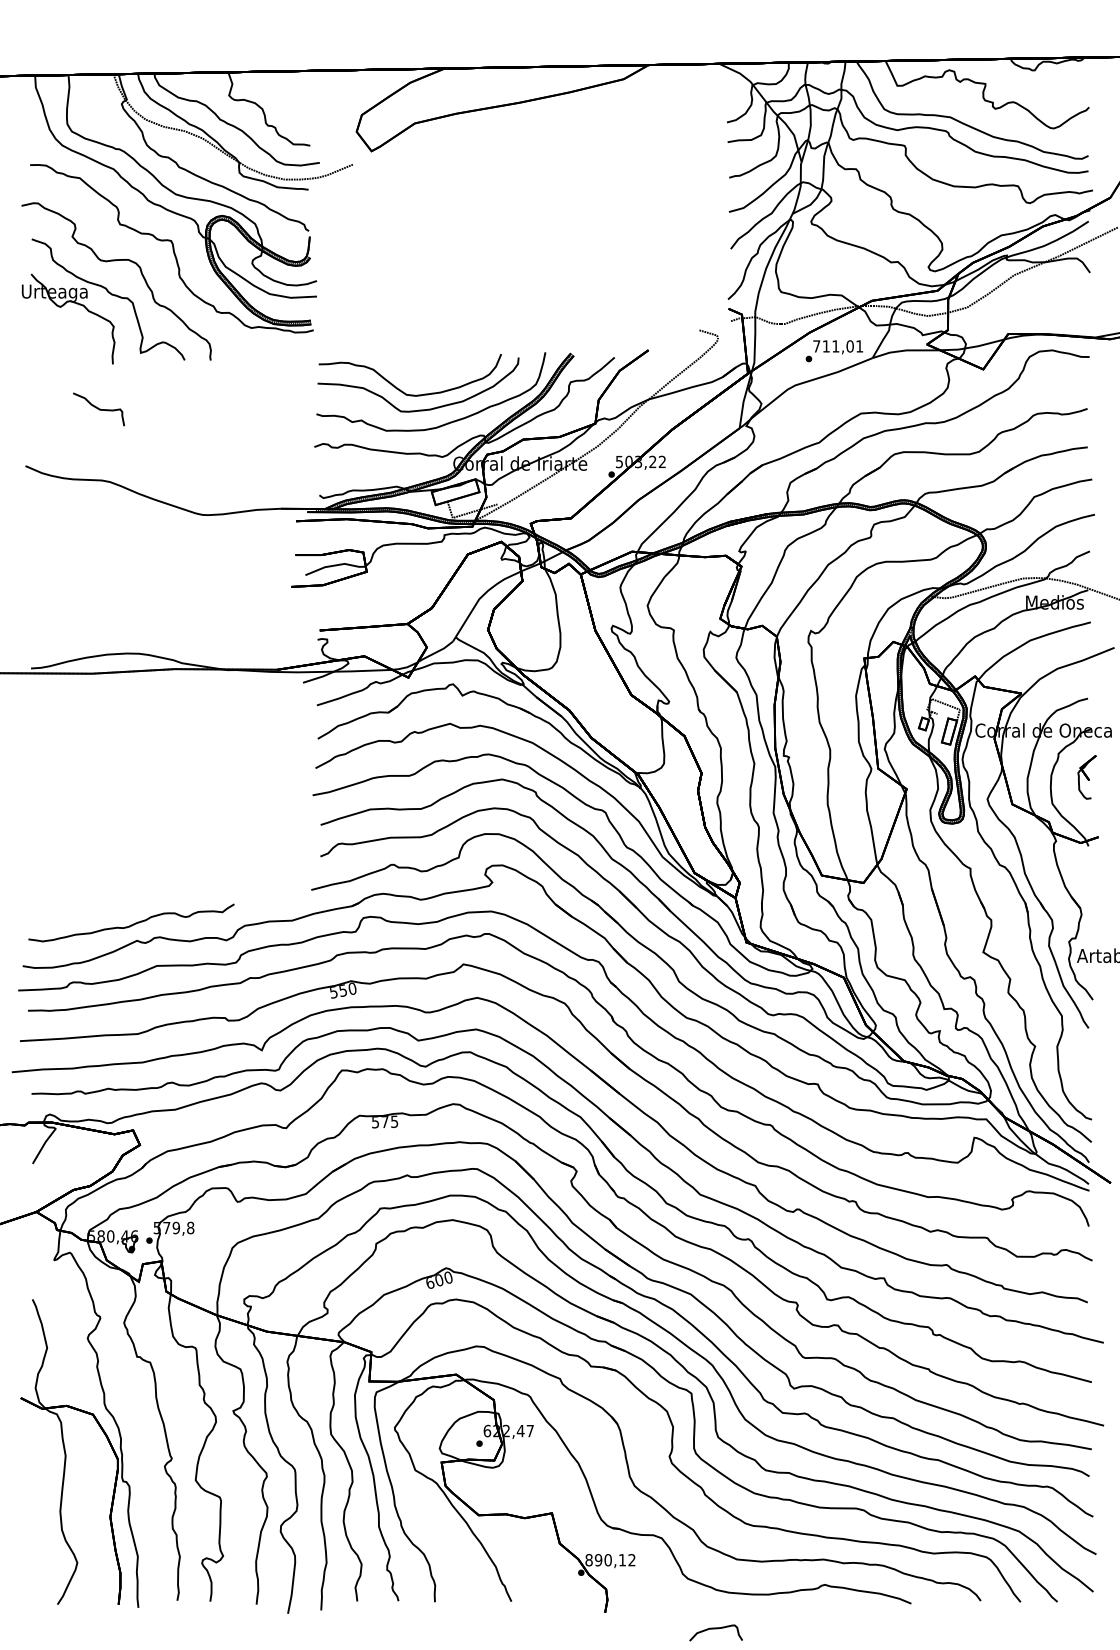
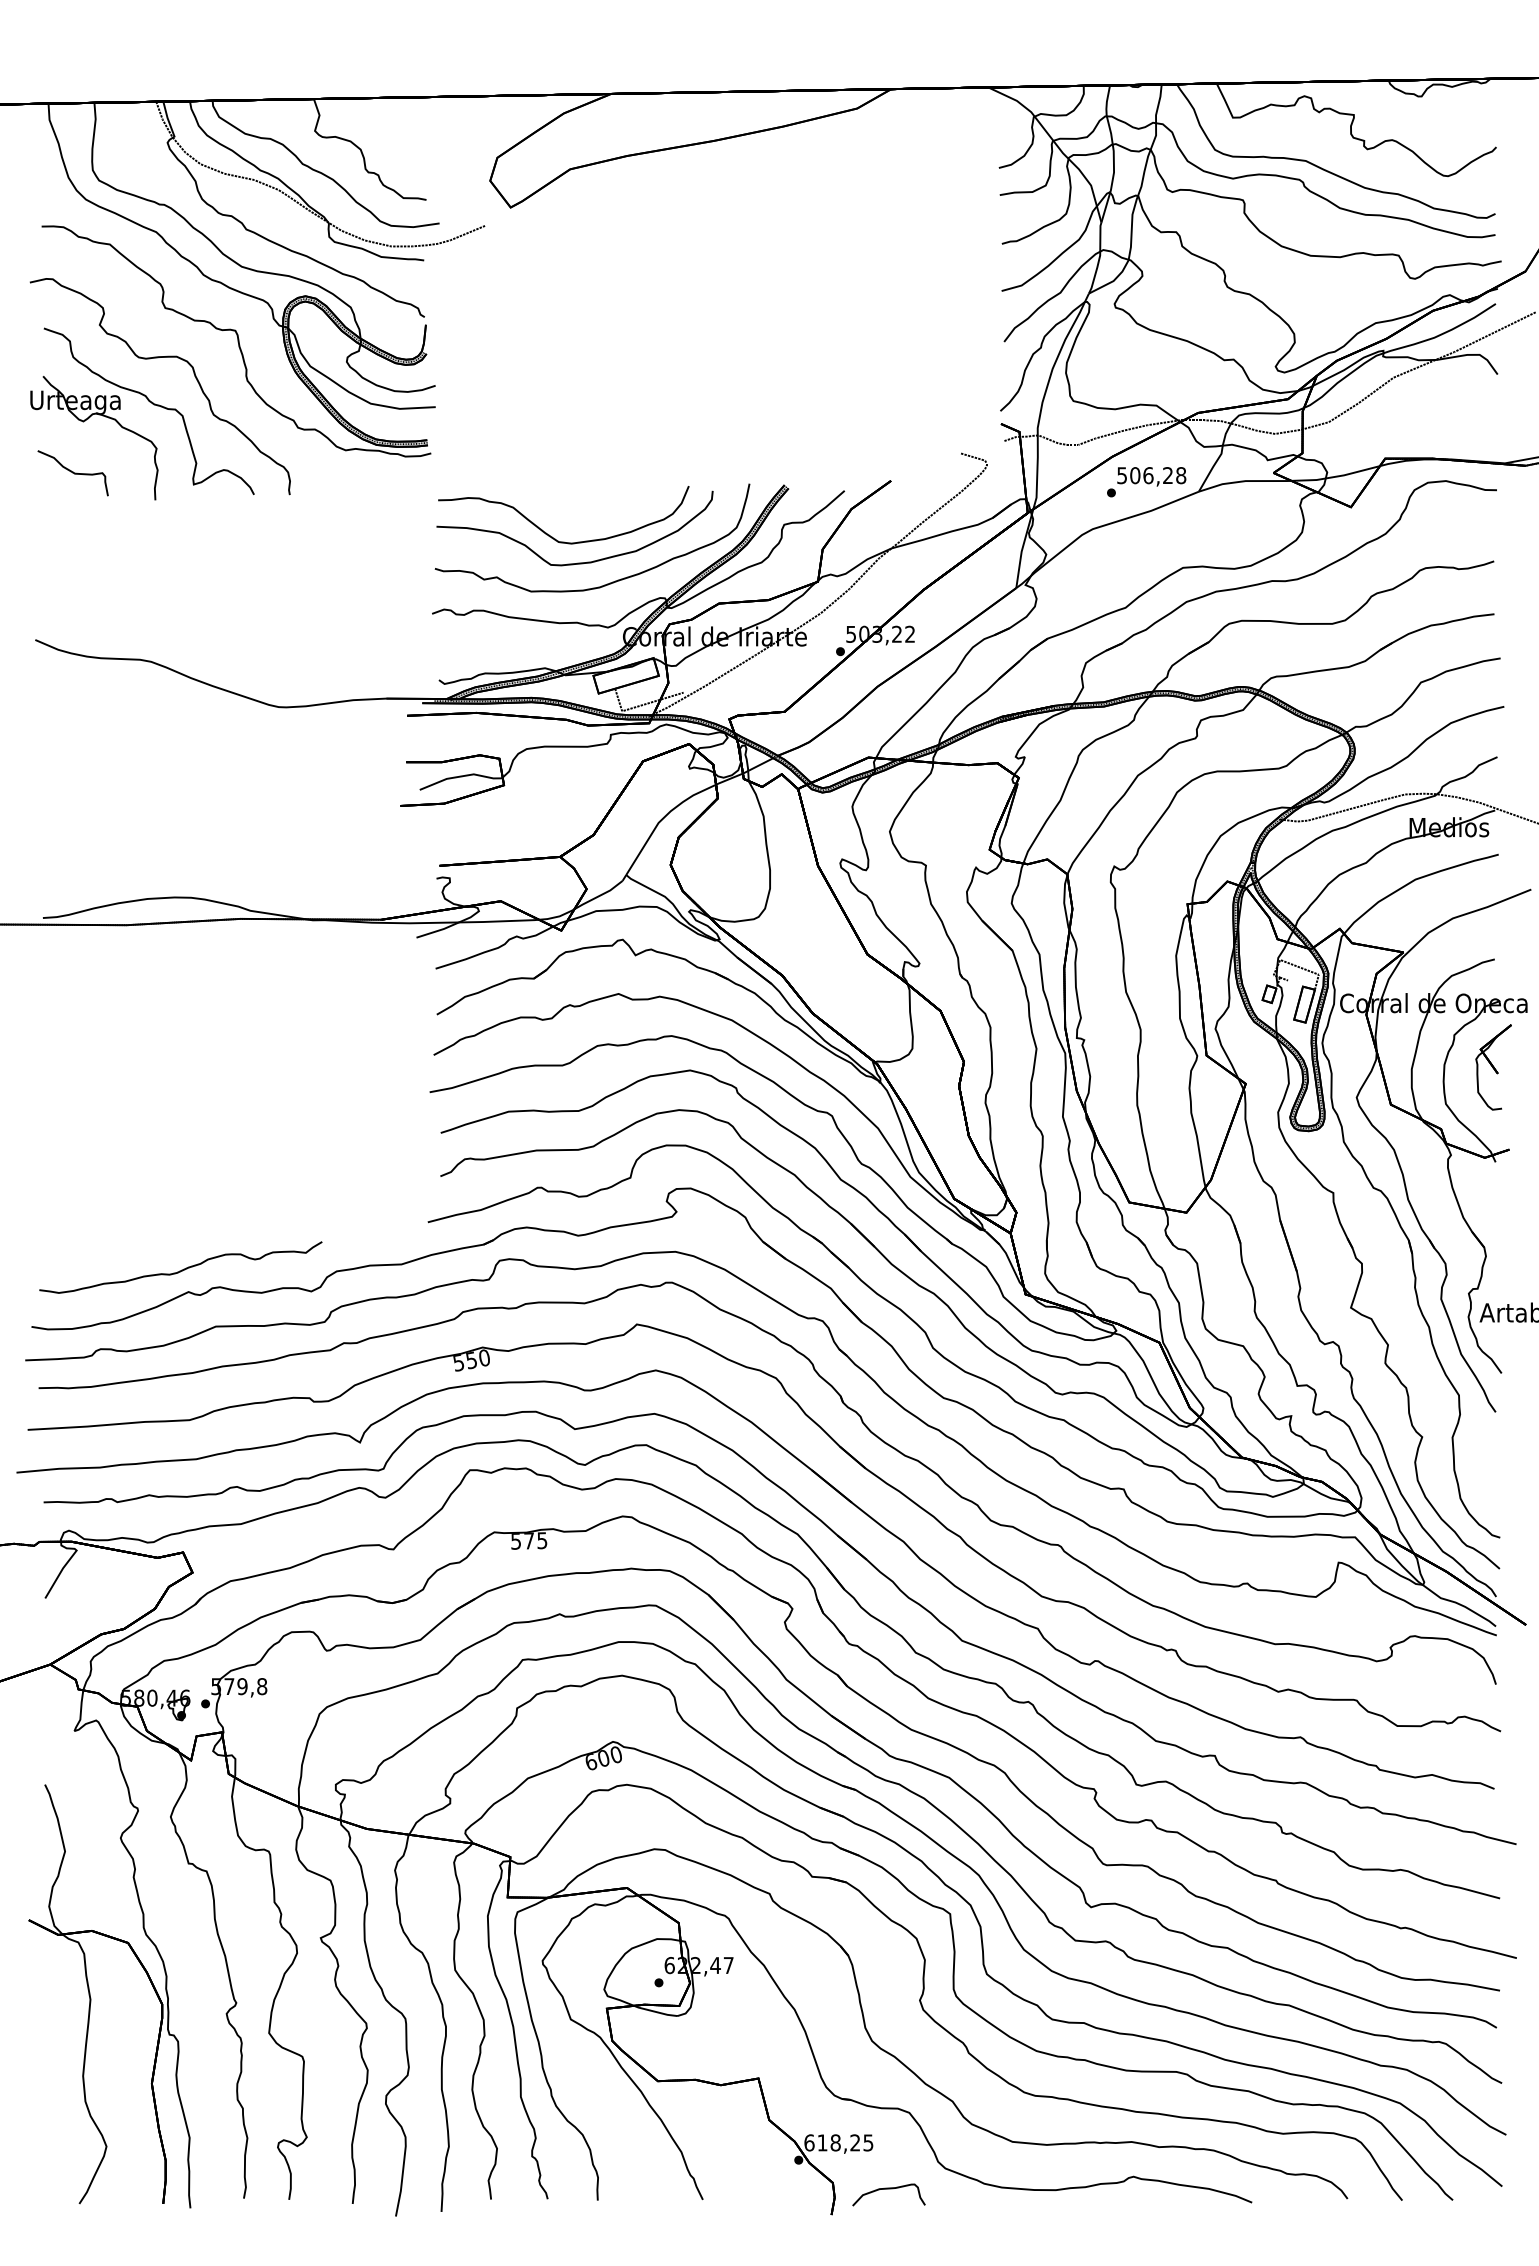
text: (838, 346) -> (1151, 475), 711,01 -> 506,28
part: (98, 409) -> (72, 473), moved
part: (1087, 777) -> (1493, 1067), size x1.43
text: (610, 1559) -> (838, 2142), 890,12 -> 618,25
curve: (715, 1629) -> (888, 2189), moved

